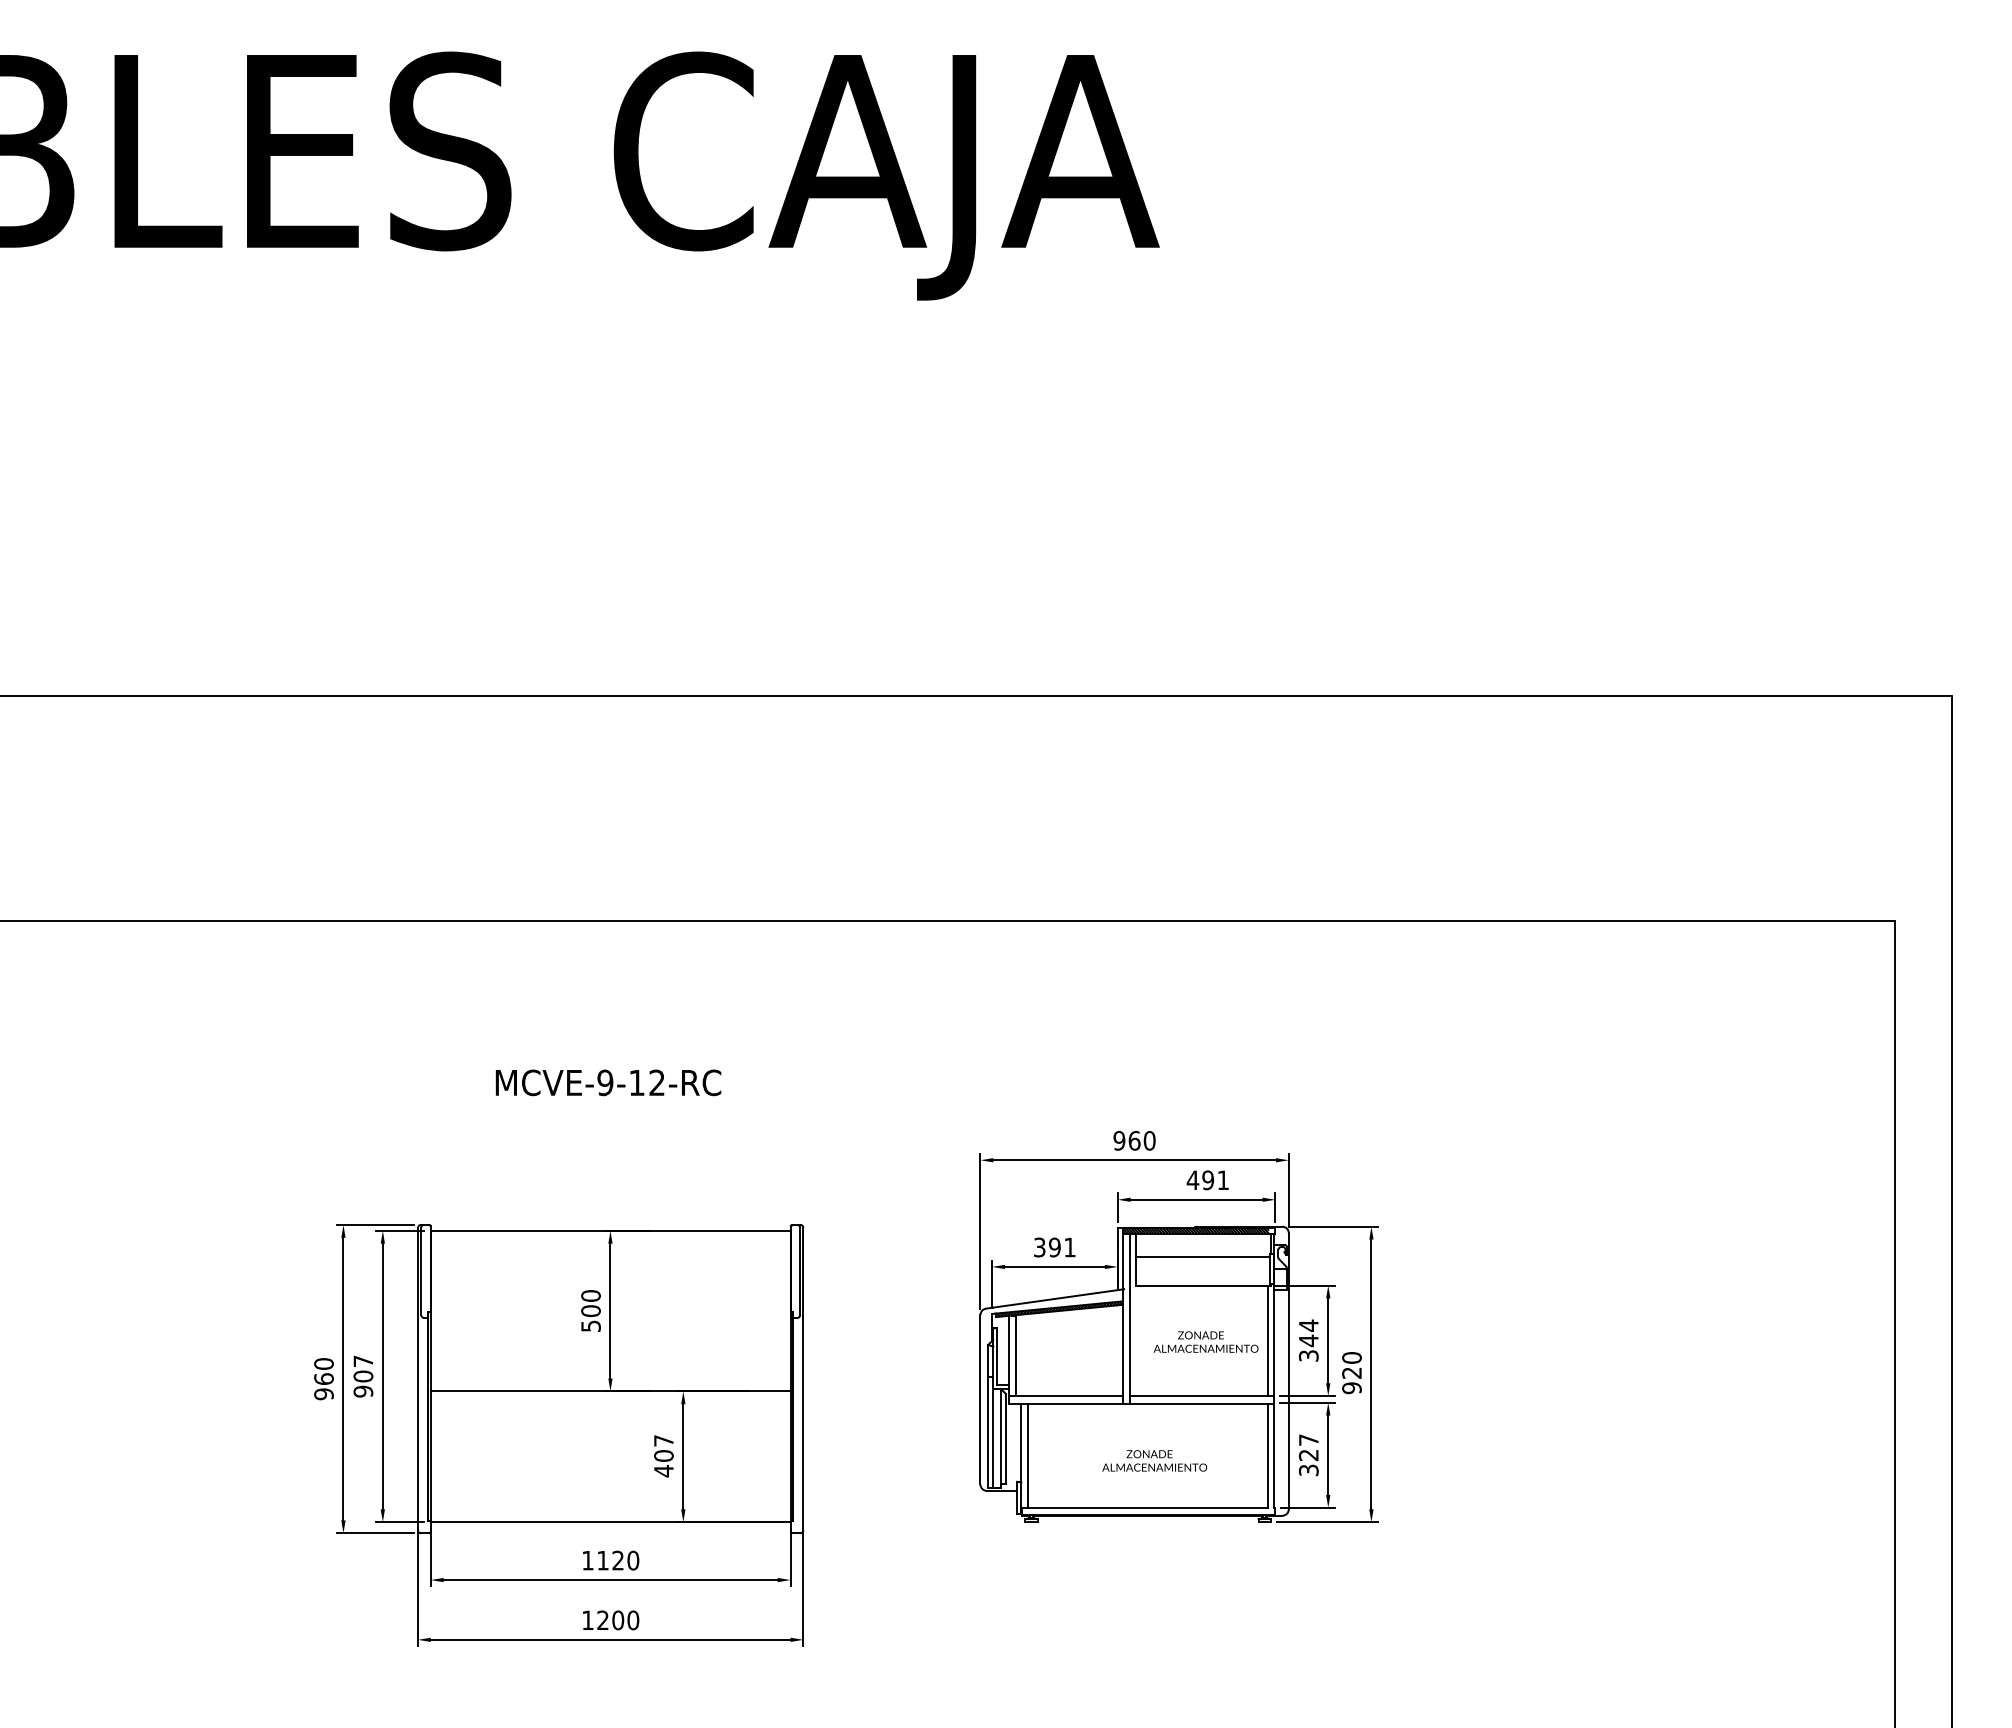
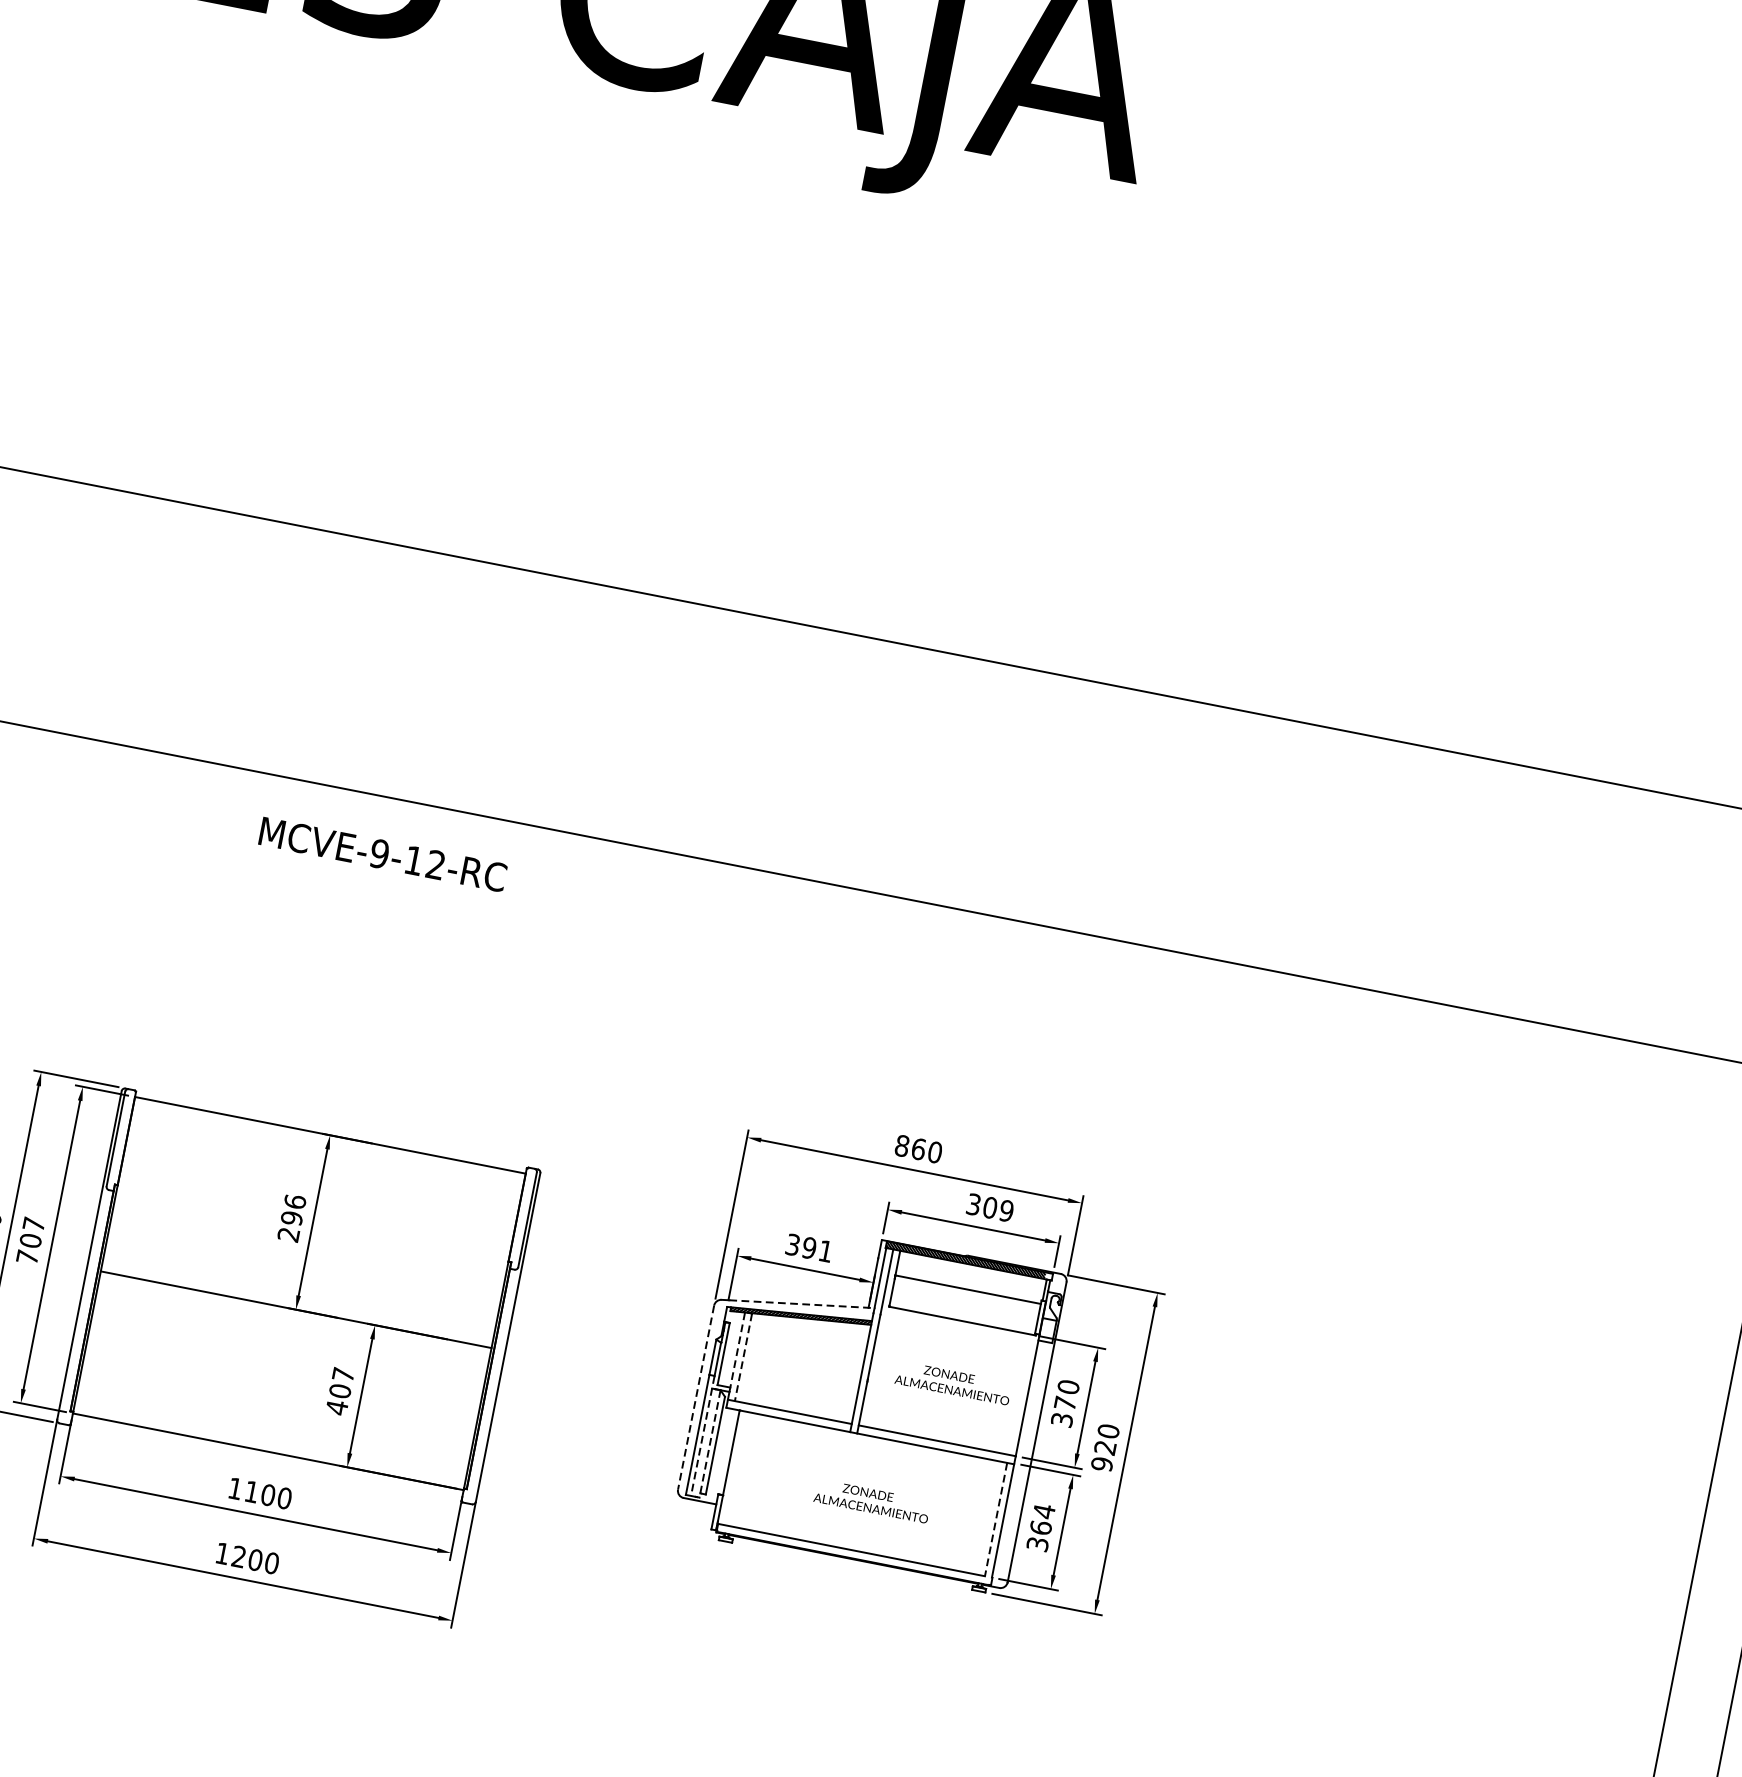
text: (608, 1082) -> (383, 854), moved
text: (1119, 1140) -> (902, 1145), 960 -> 860
text: (1207, 1180) -> (989, 1207), 491 -> 309
line: (1059, 1298) -> (803, 1304), solid -> dashed
text: (590, 1310) -> (291, 1217), 500 -> 296
text: (1308, 1333) -> (1066, 1395), 344 -> 370
line: (1267, 1340) -> (1020, 1394), removed
line: (1009, 1352) -> (737, 1352), solid -> dashed
line: (1015, 1356) -> (743, 1358), solid -> dashed
text: (363, 1391) -> (27, 1257), 907 -> 707
line: (980, 1399) -> (696, 1397), solid -> dashed
line: (993, 1433) -> (703, 1437), solid -> dashed
line: (1000, 1438) -> (709, 1443), solid -> dashed
text: (1308, 1447) -> (1042, 1519), 327 -> 364
line: (1028, 1455) -> (736, 1468), removed
line: (1267, 1456) -> (995, 1520), solid -> dashed
text: (618, 1560) -> (268, 1495), 1120 -> 1100

